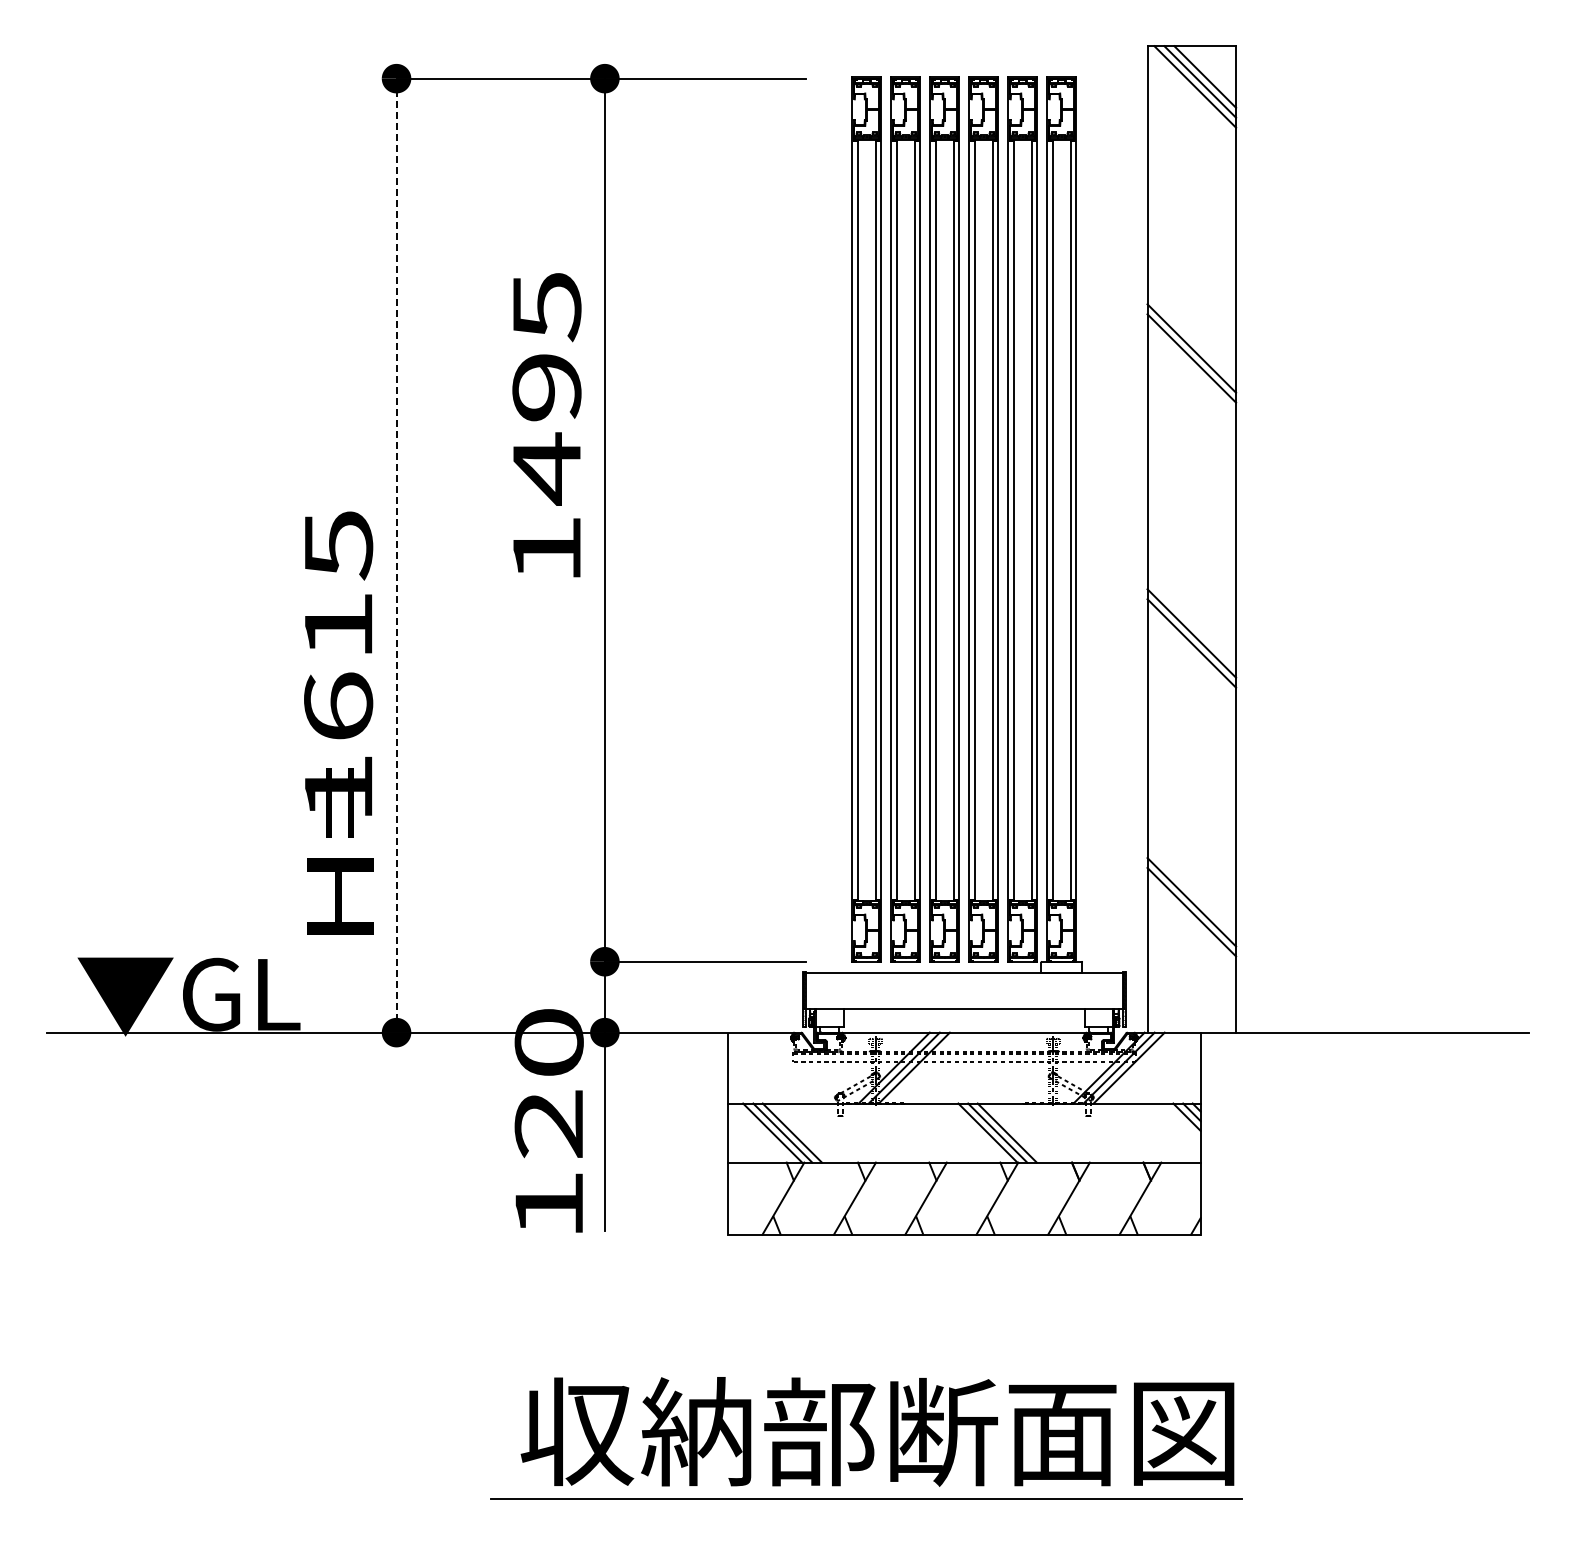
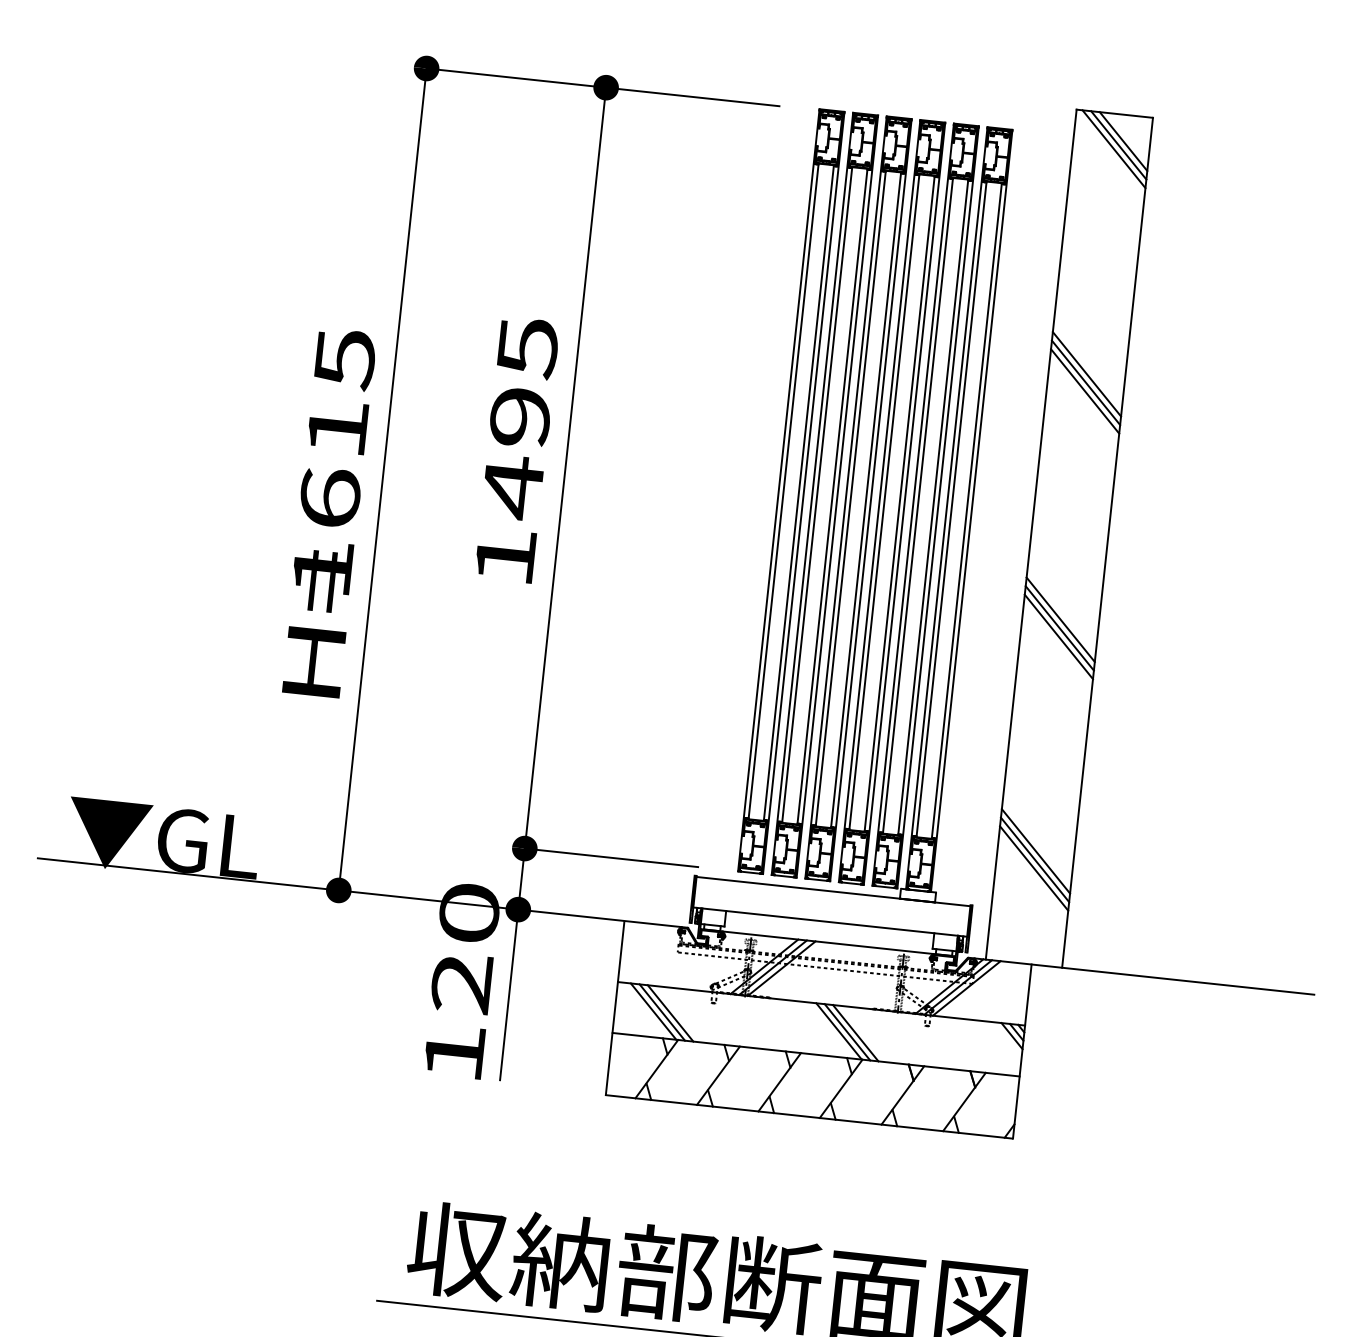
line: (1191, 368) -> (1084, 391), added
text: (546, 425) -> (516, 450), moved
line: (396, 555) -> (382, 479), dashed -> solid
line: (1191, 653) -> (1058, 636), added
text: (338, 722) -> (328, 511), moved
line: (1191, 921) -> (1033, 867), added

